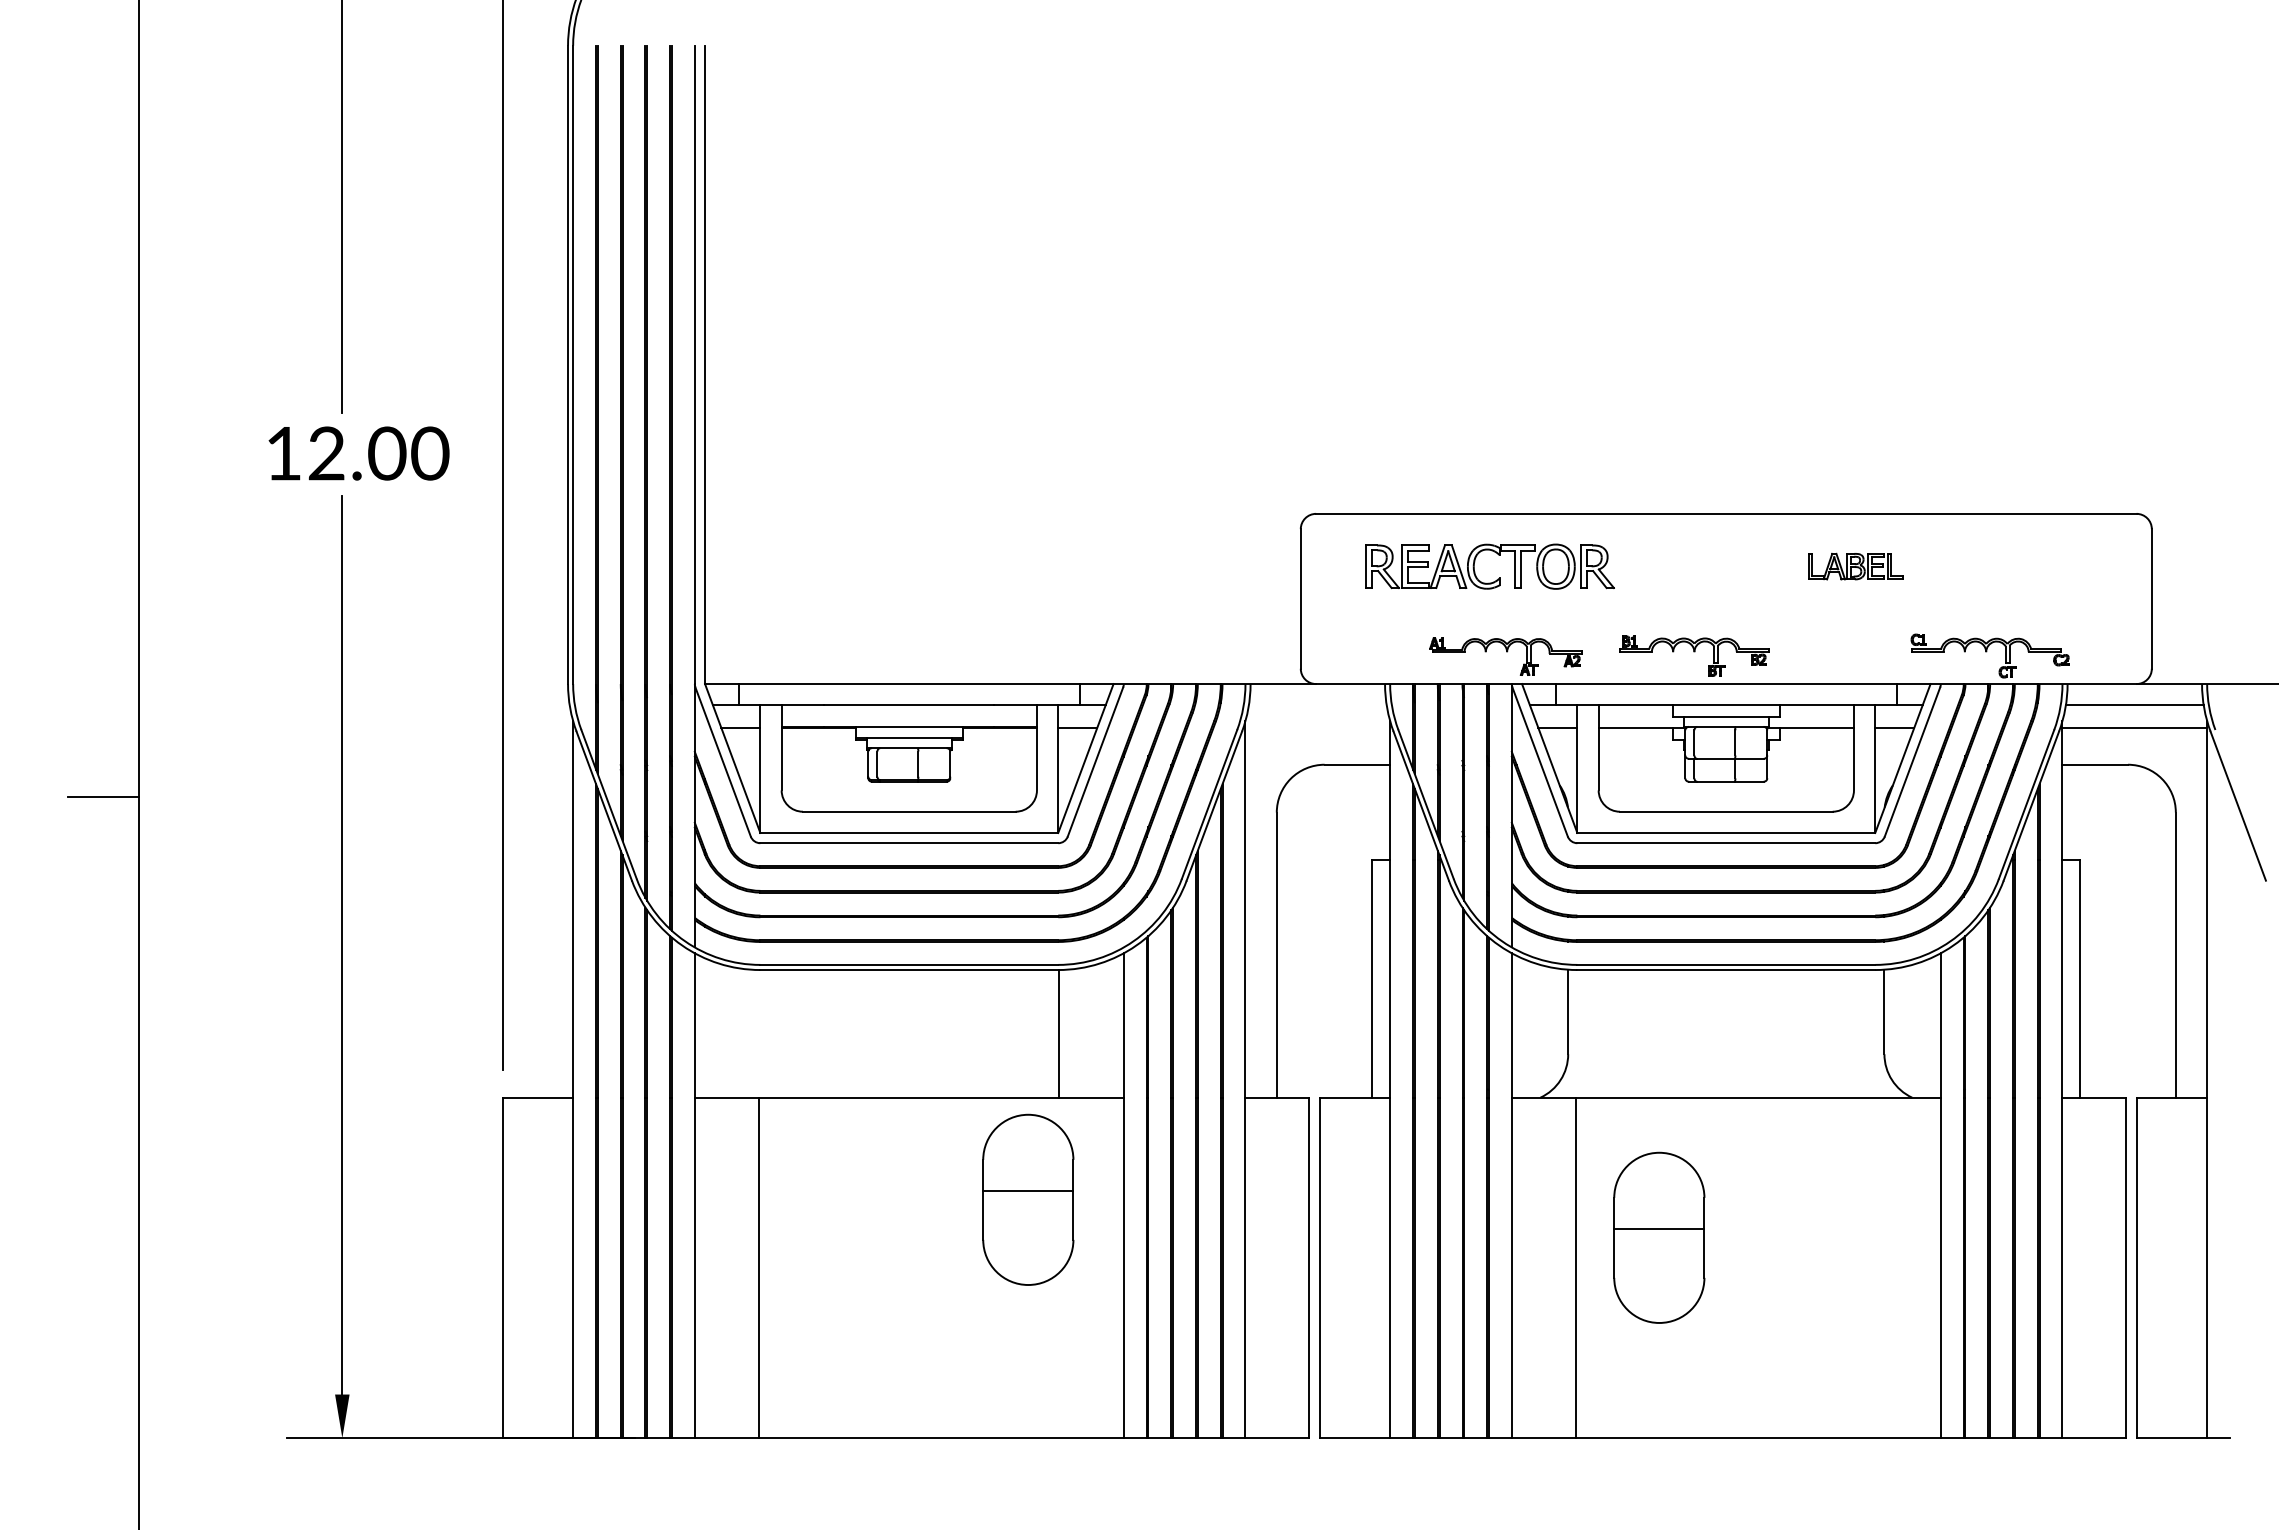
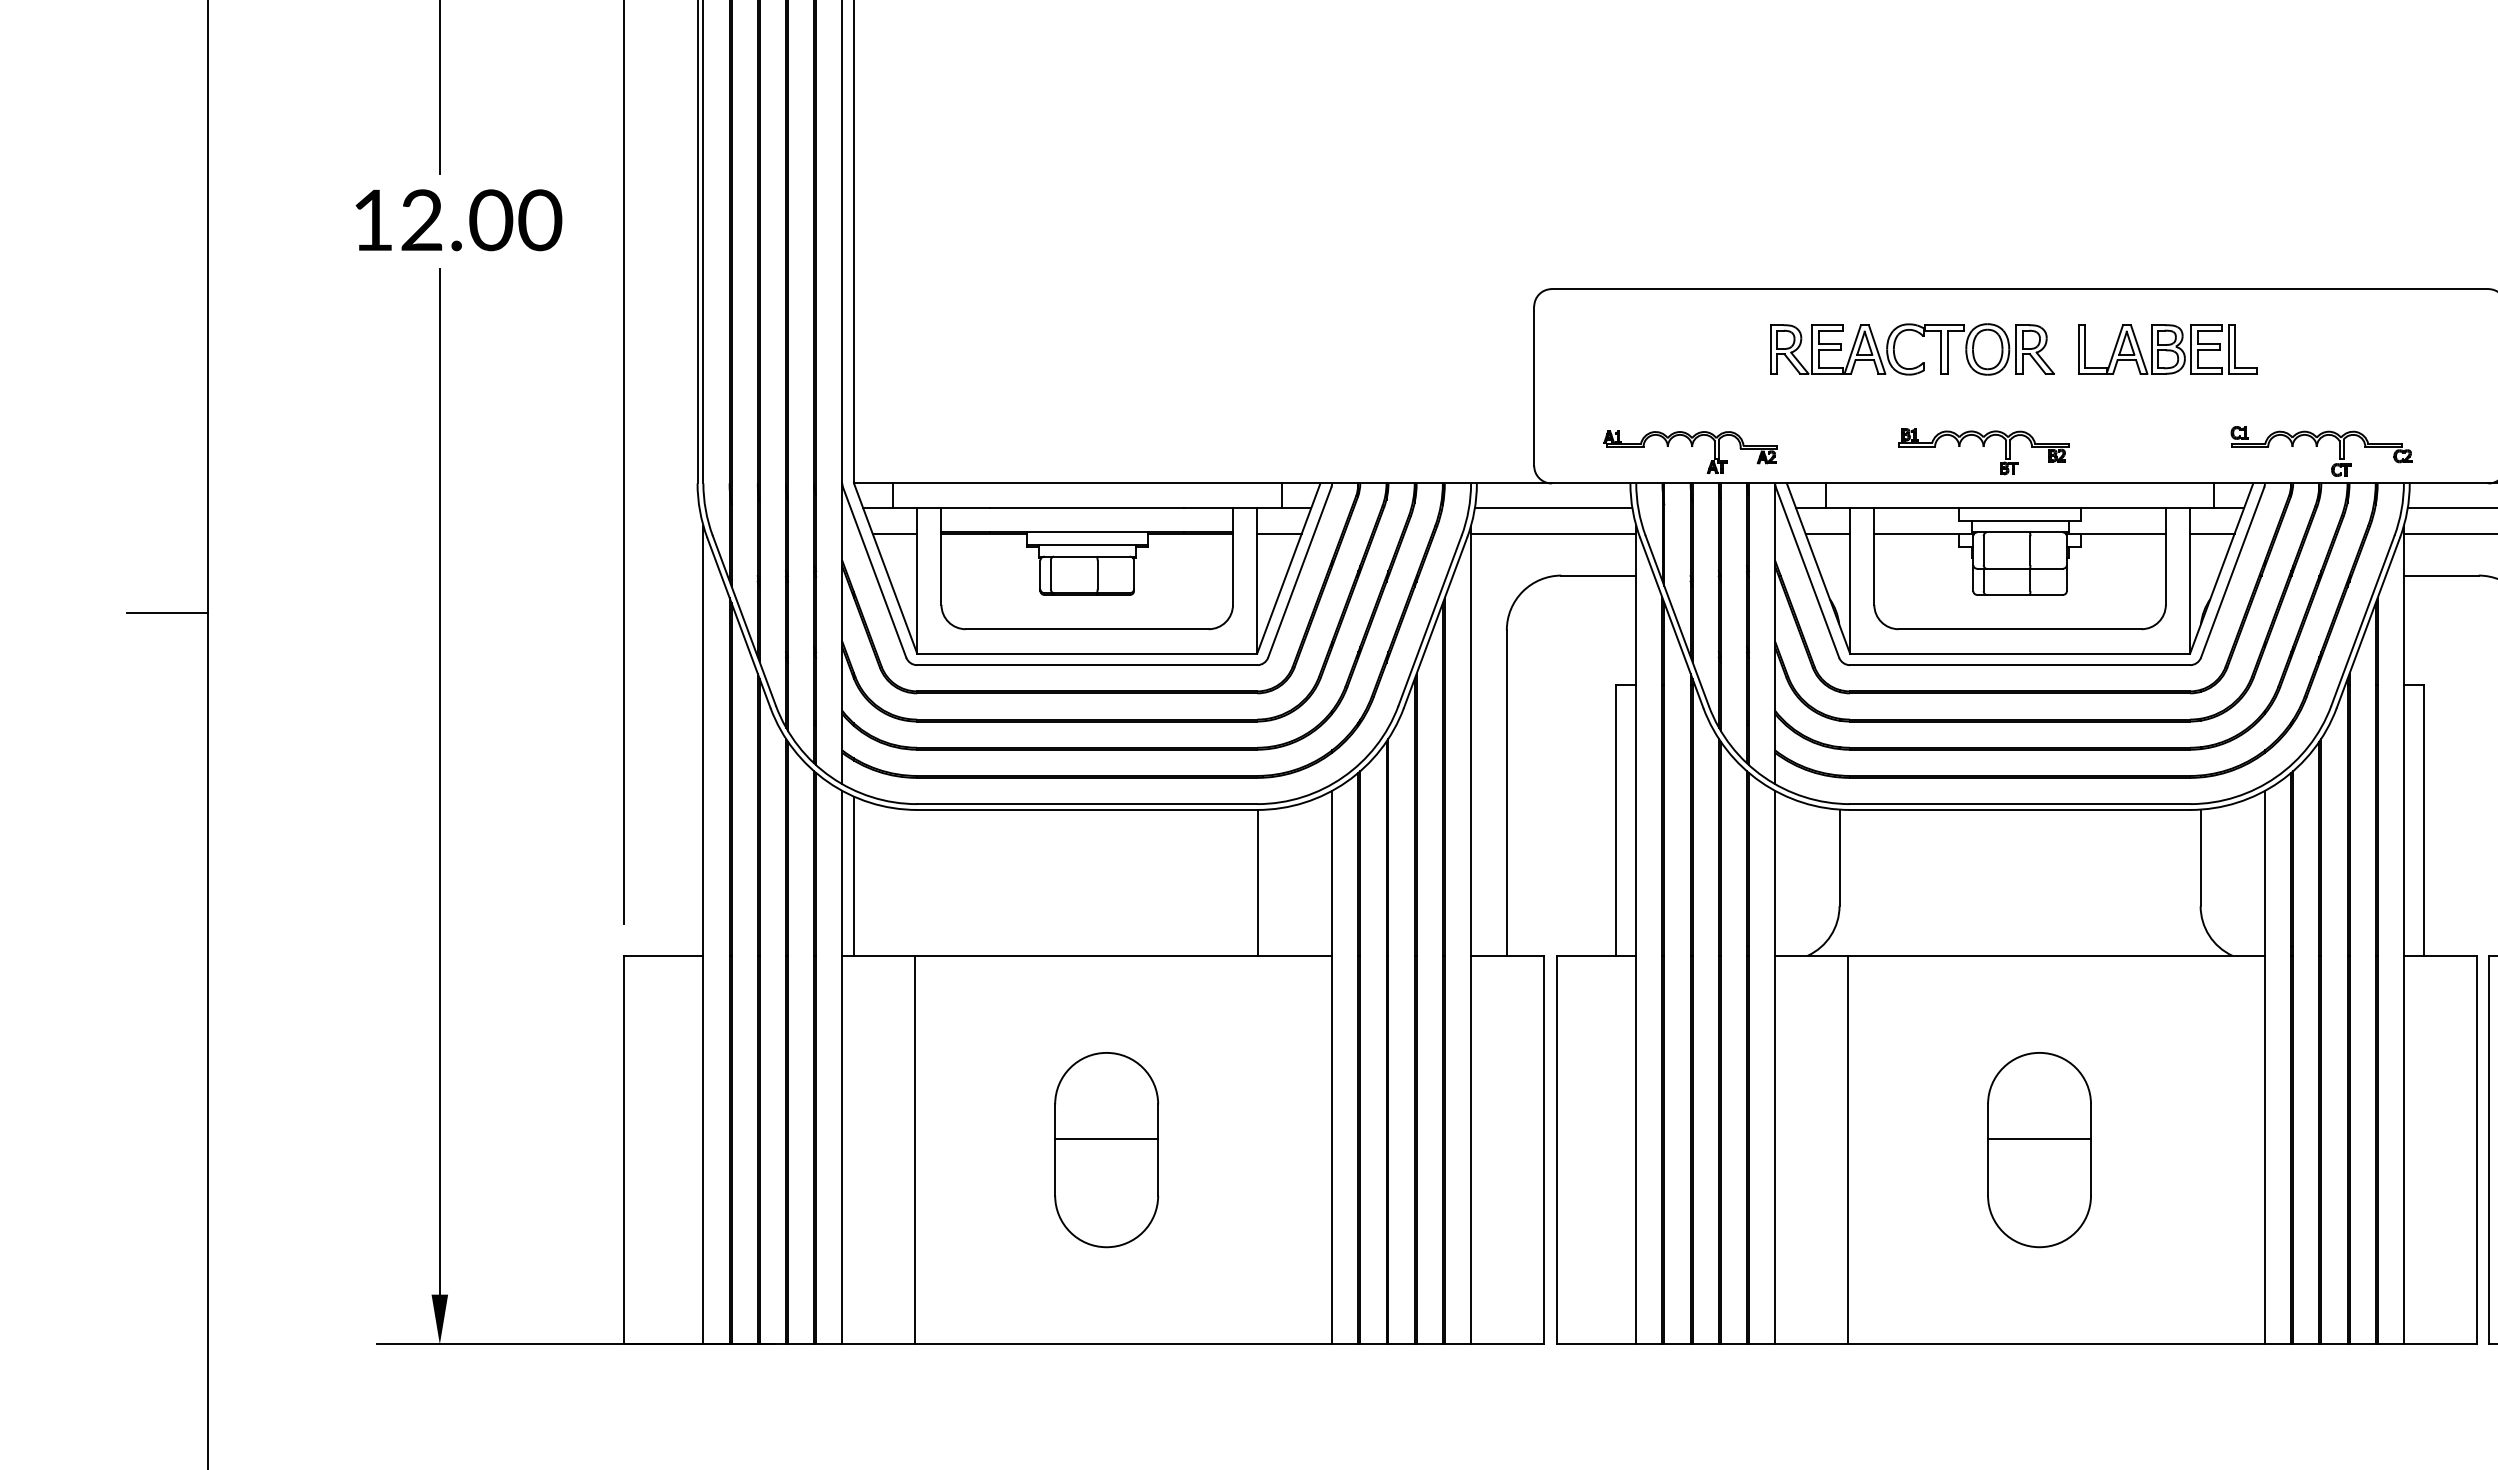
part: (1498, 555) -> (1922, 336), moved
part: (1855, 566) -> (2167, 349), size x1.67
part: (1505, 656) -> (1690, 451), moved
line: (1317, 705) -> (1553, 507), added
line: (1317, 728) -> (1553, 534), added
line: (705, 1027) -> (854, 875), added
part: (1028, 1199) -> (1106, 1149), moved
part: (1659, 1237) -> (2039, 1149), moved

